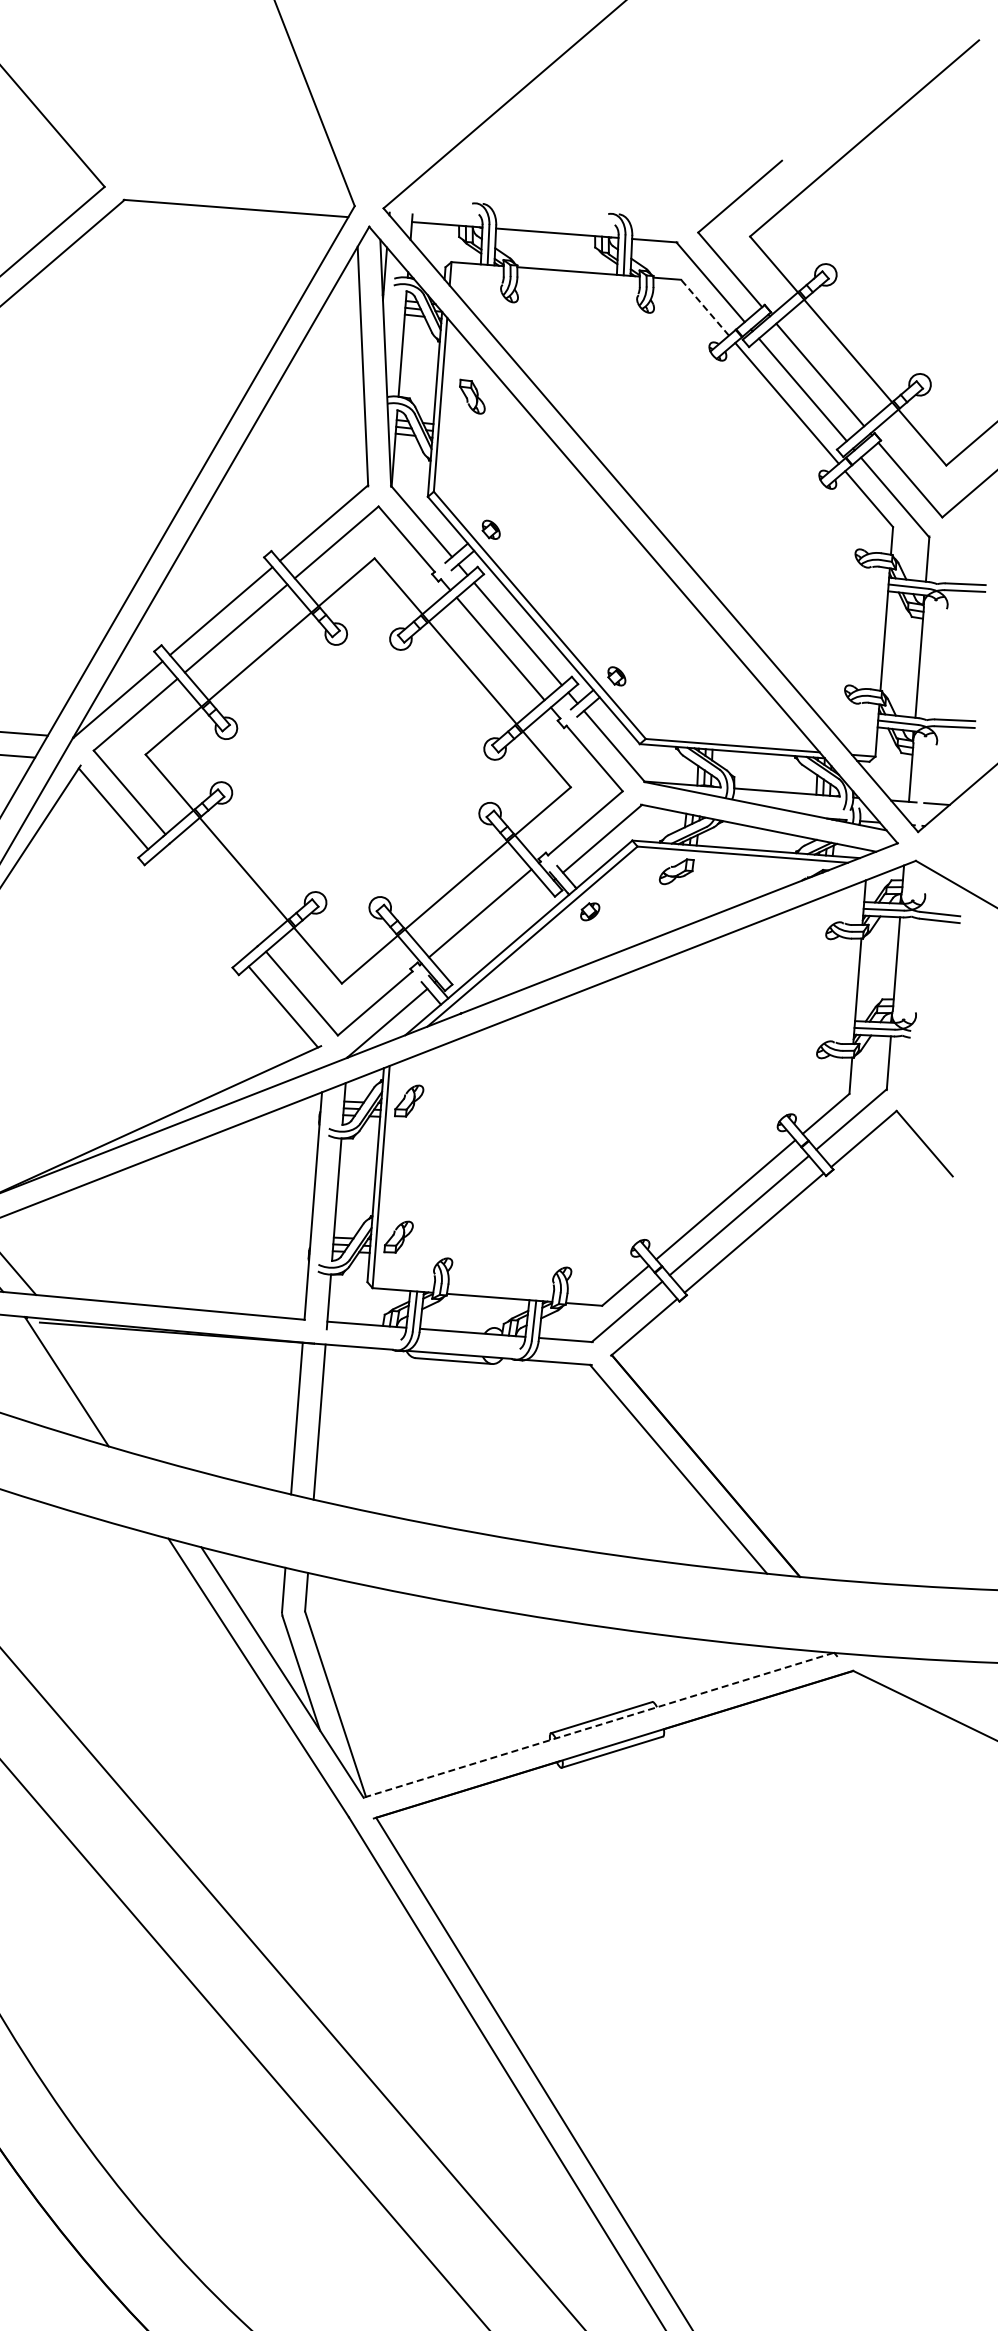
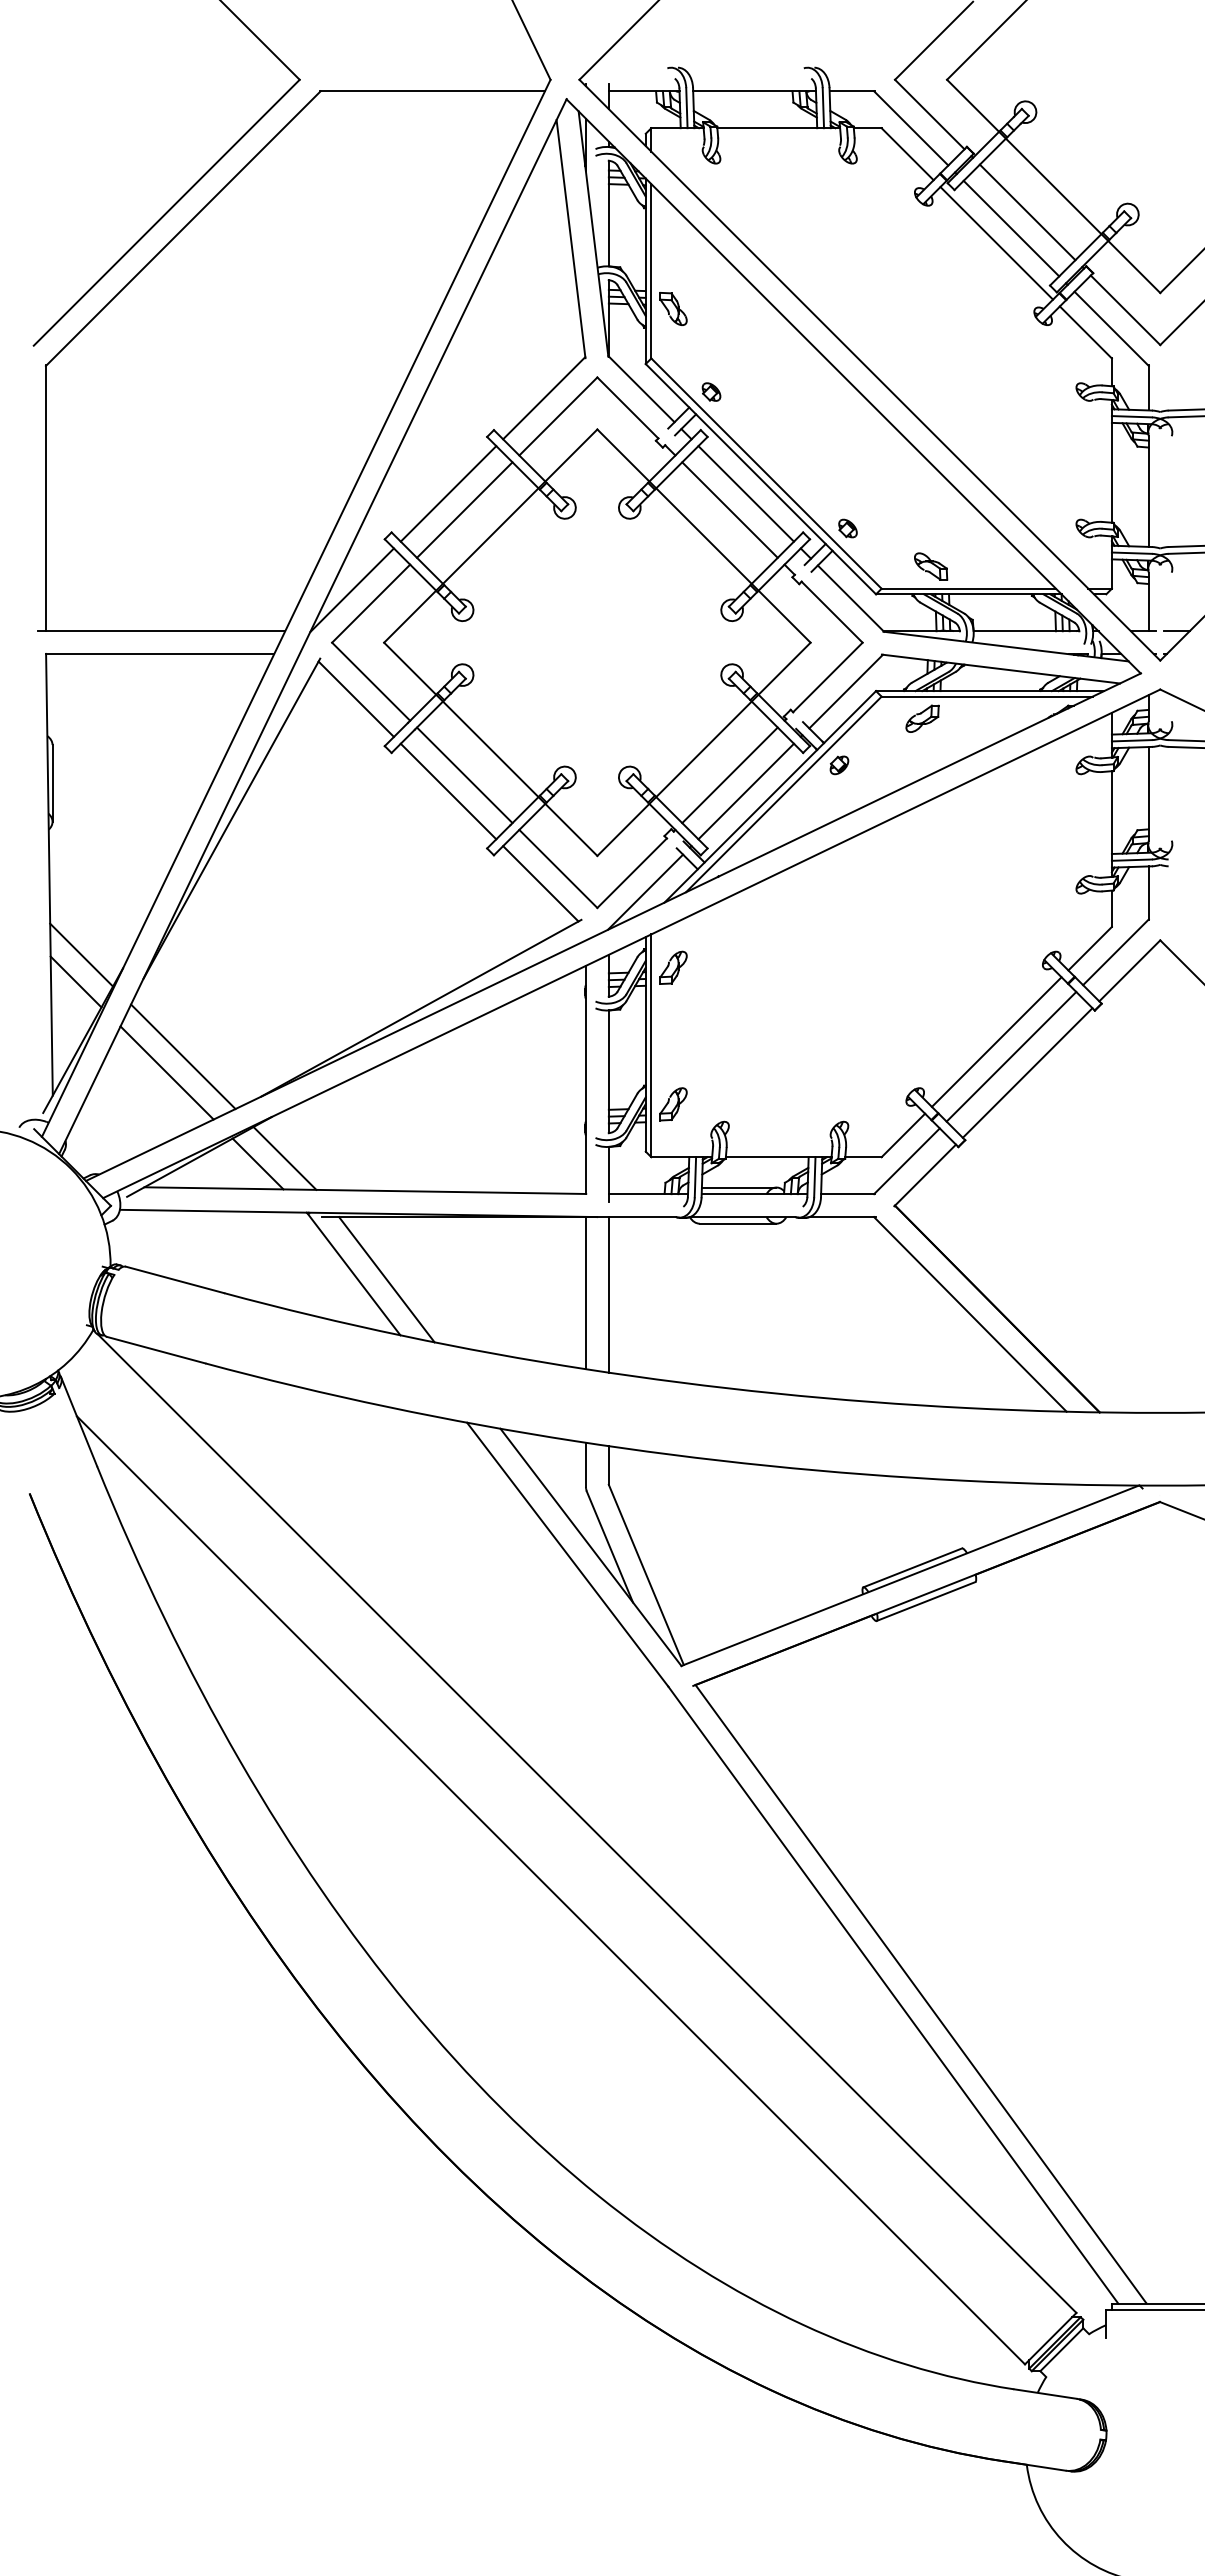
line: (704, 308) -> (907, 154), dashed -> solid
part: (472, 396) -> (673, 308), moved
part: (697, 720) -> (931, 566), added
line: (215, 893) -> (464, 775), added
line: (198, 907) -> (448, 791), added
line: (494, 930) -> (745, 791), added
line: (457, 1325) -> (738, 1187), added
line: (99, 1389) -> (386, 1279), added
line: (598, 1725) -> (910, 1575), dashed -> solid

